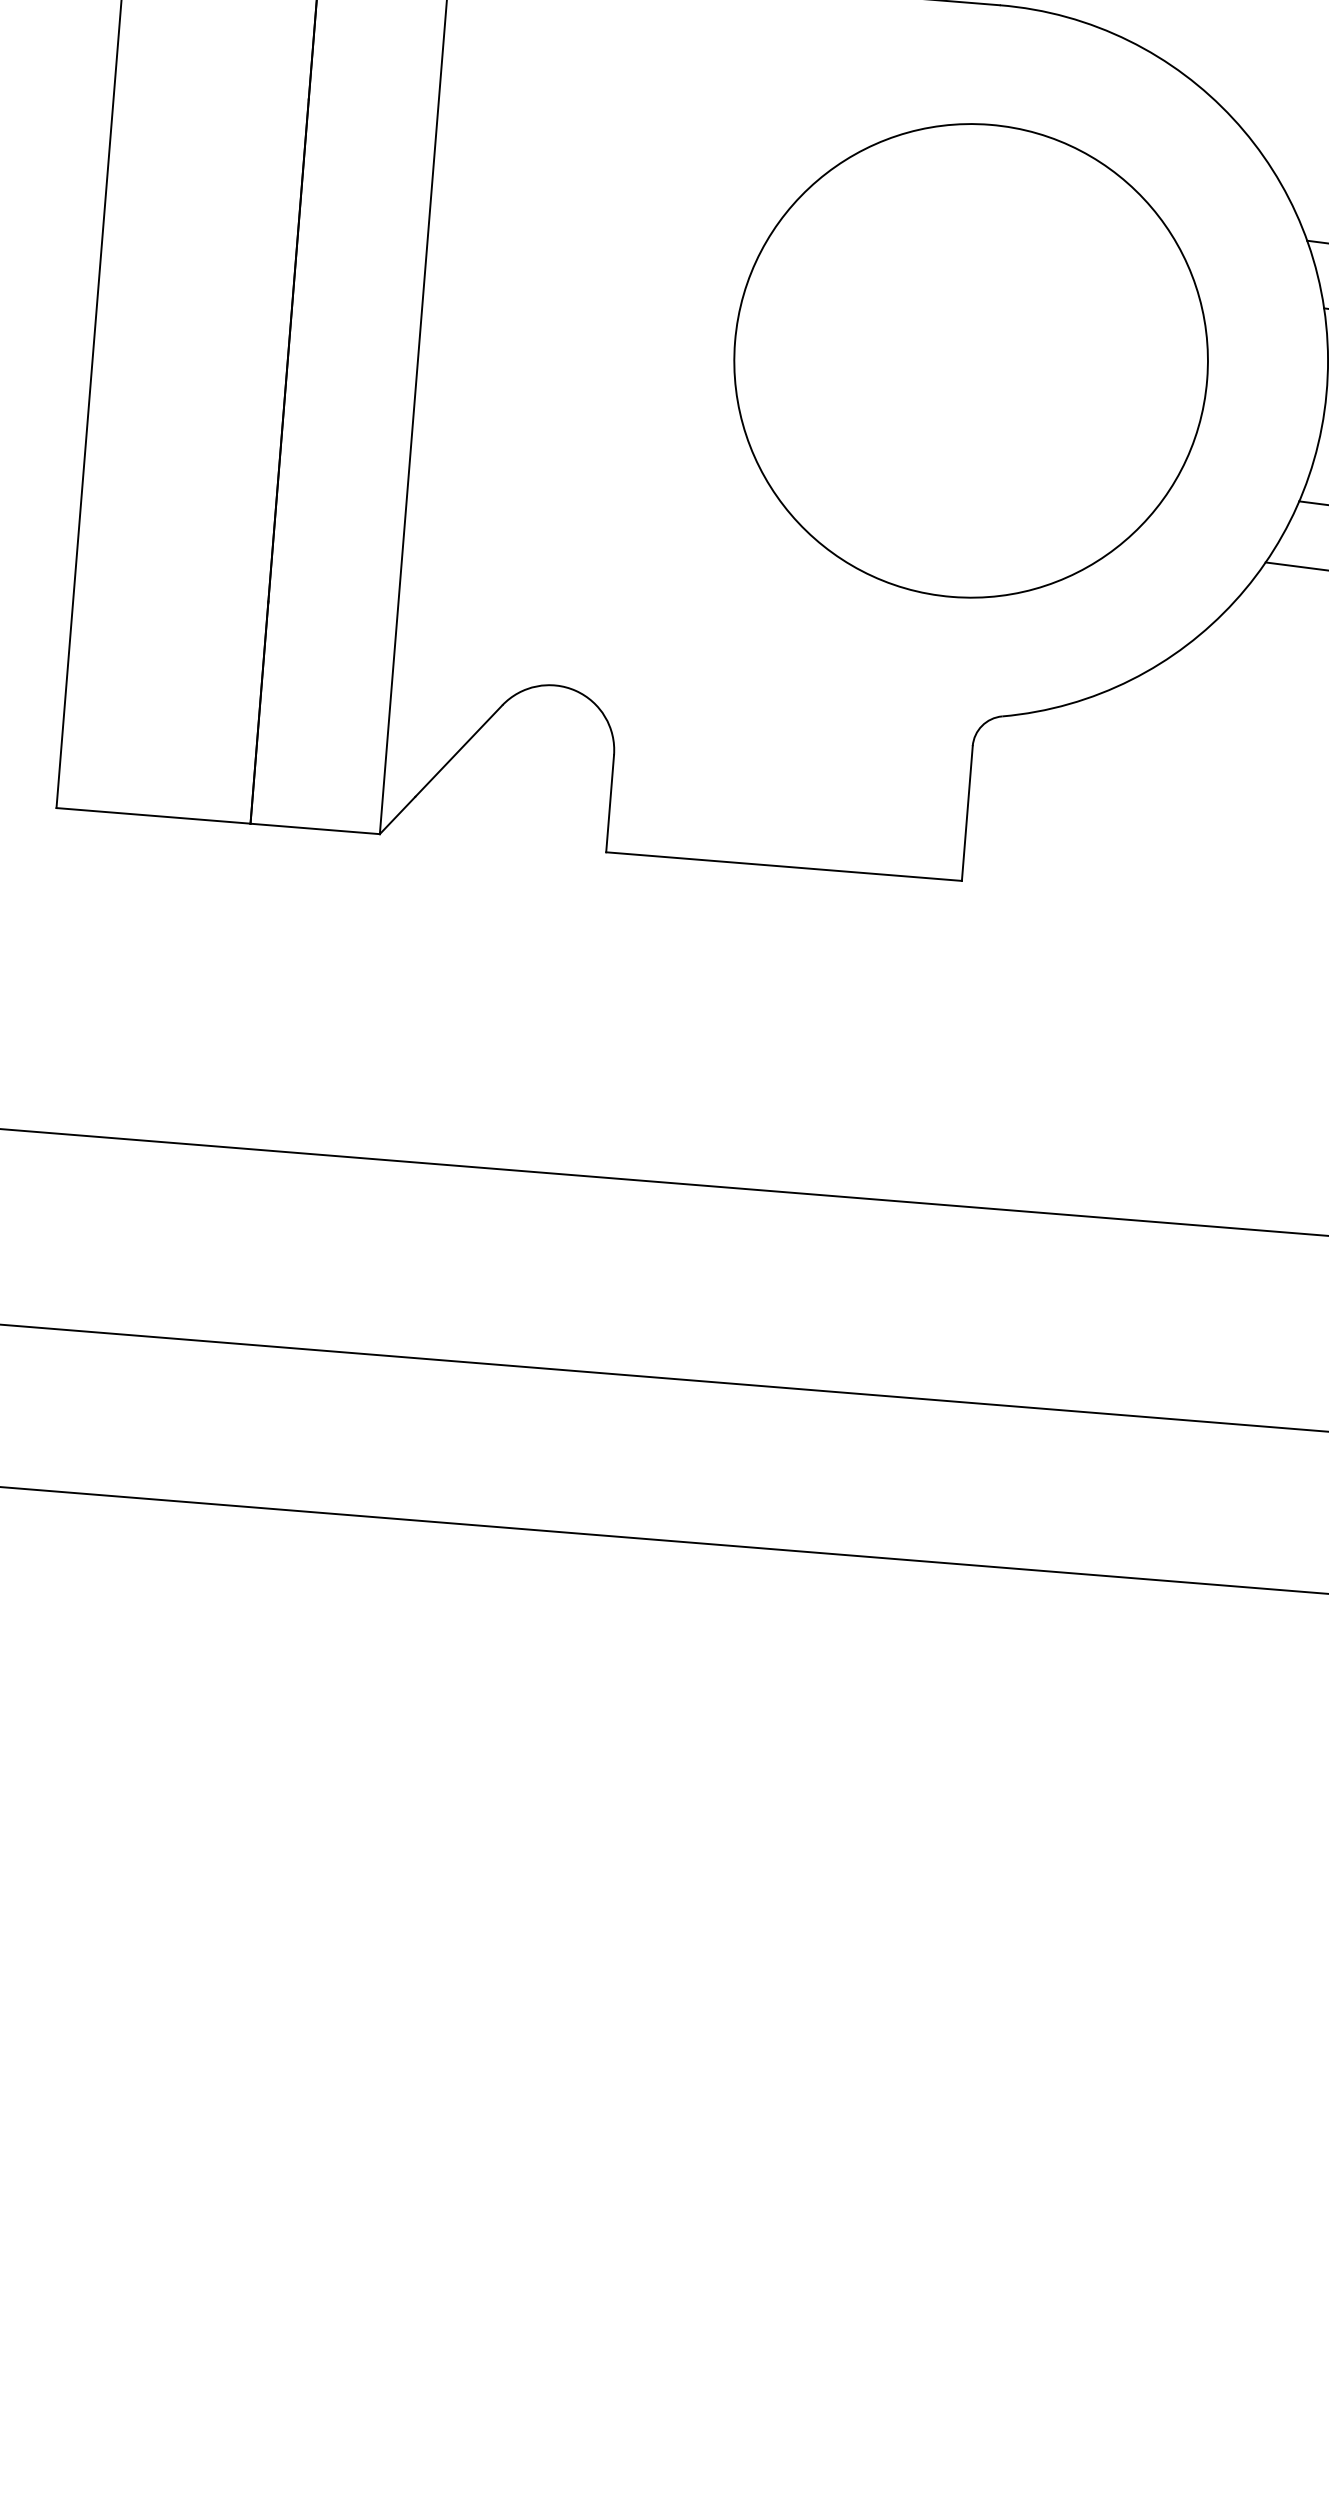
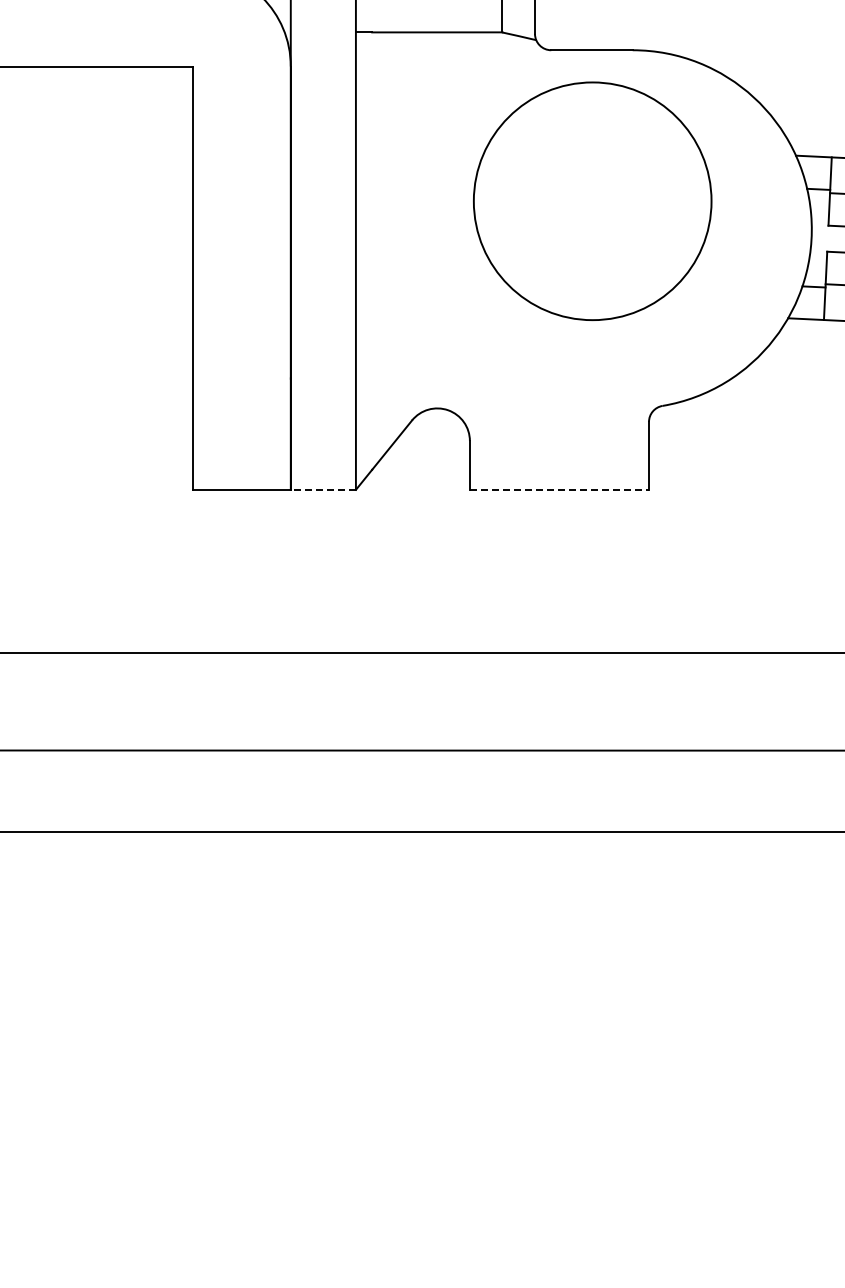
circle: (970, 359) -> (592, 200), moved
line: (315, 828) -> (323, 489), solid -> dashed
line: (784, 865) -> (559, 489), solid -> dashed

